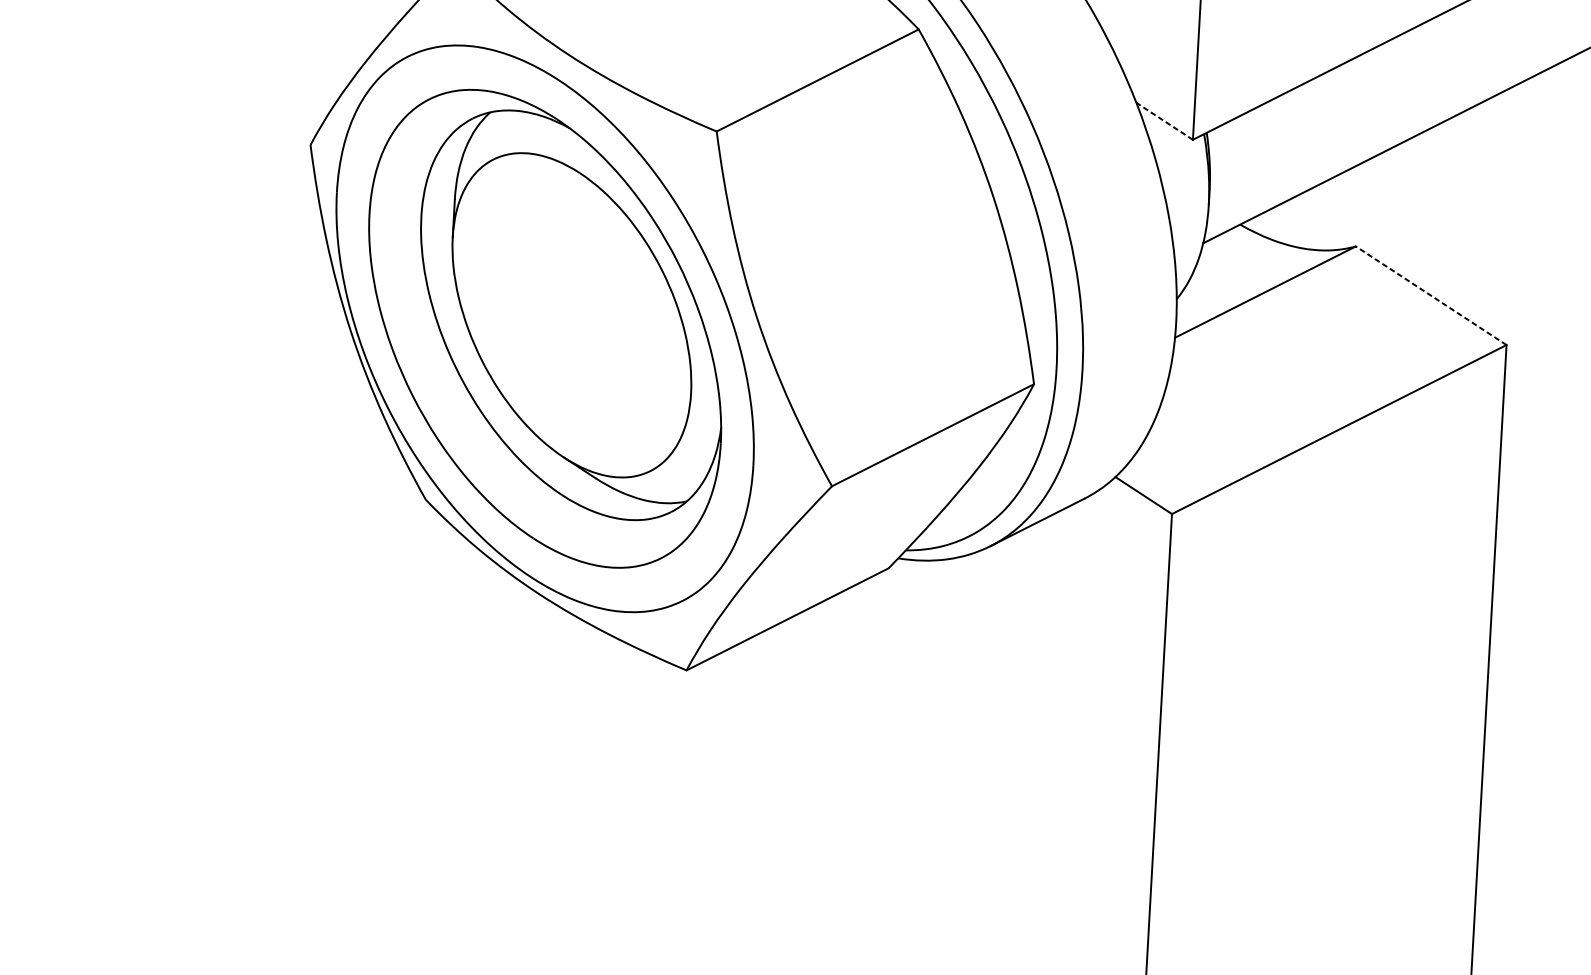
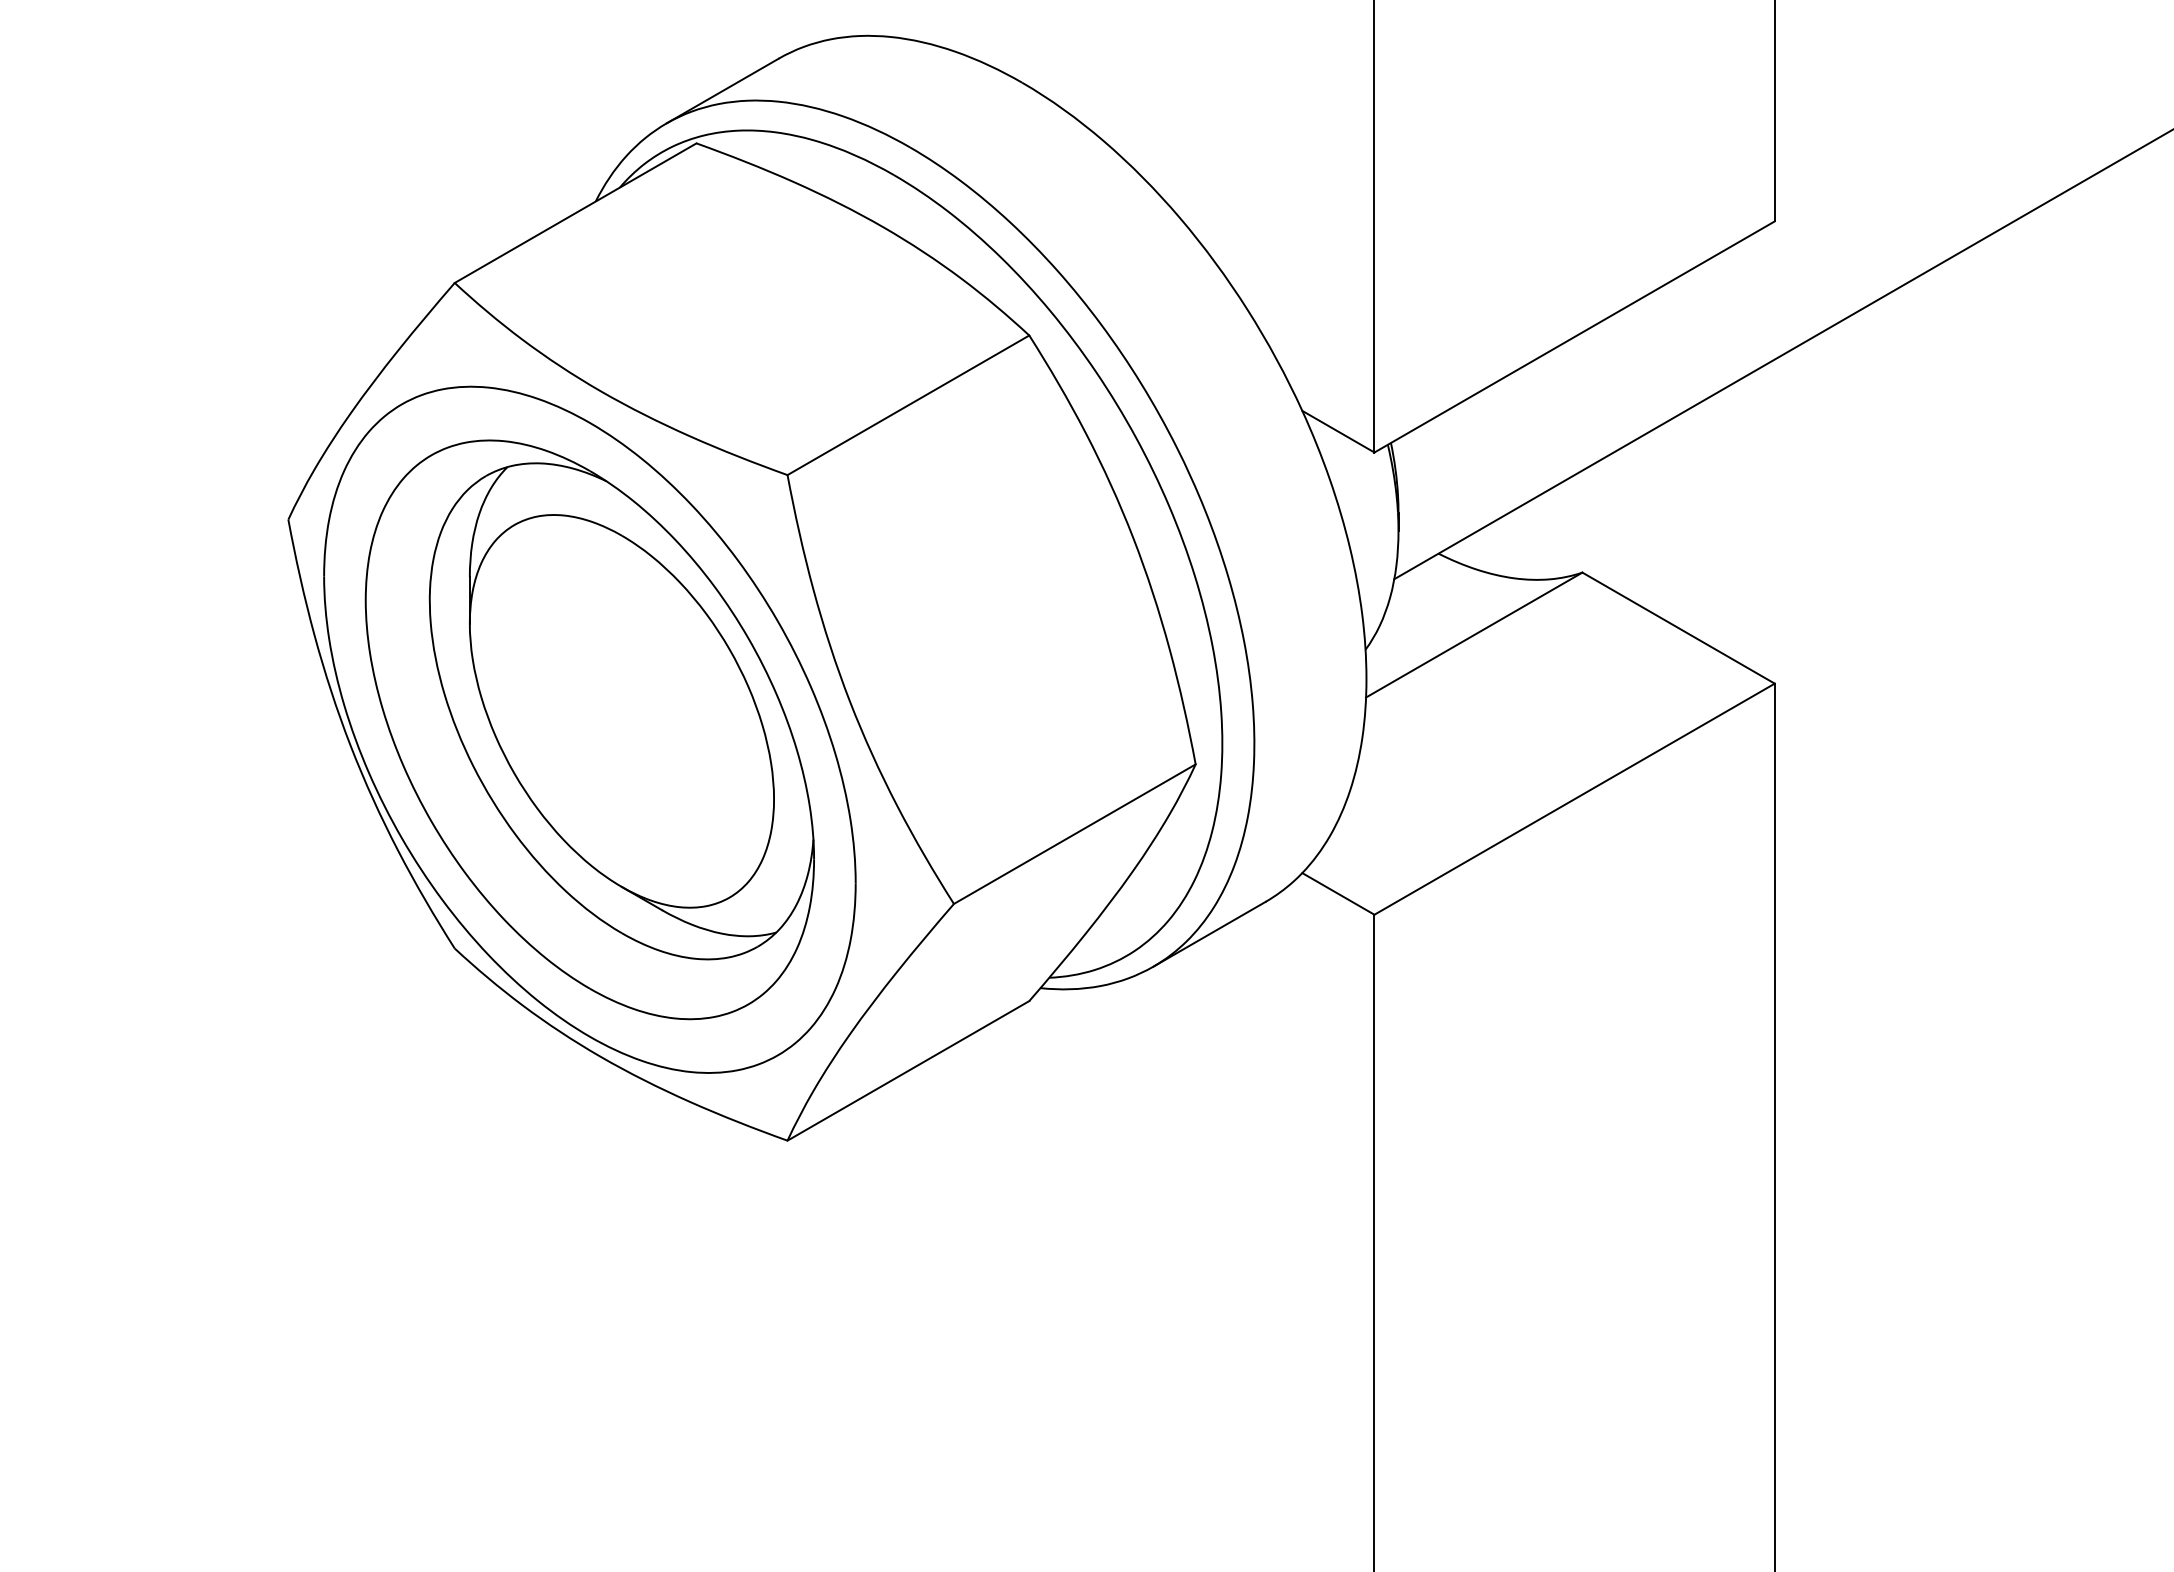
line: (1164, 121) -> (1338, 431), dashed -> solid
line: (1431, 295) -> (1678, 627), dashed -> solid

